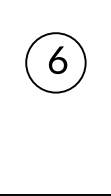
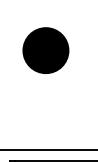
fill: (55, 62) -> (45, 50), added

